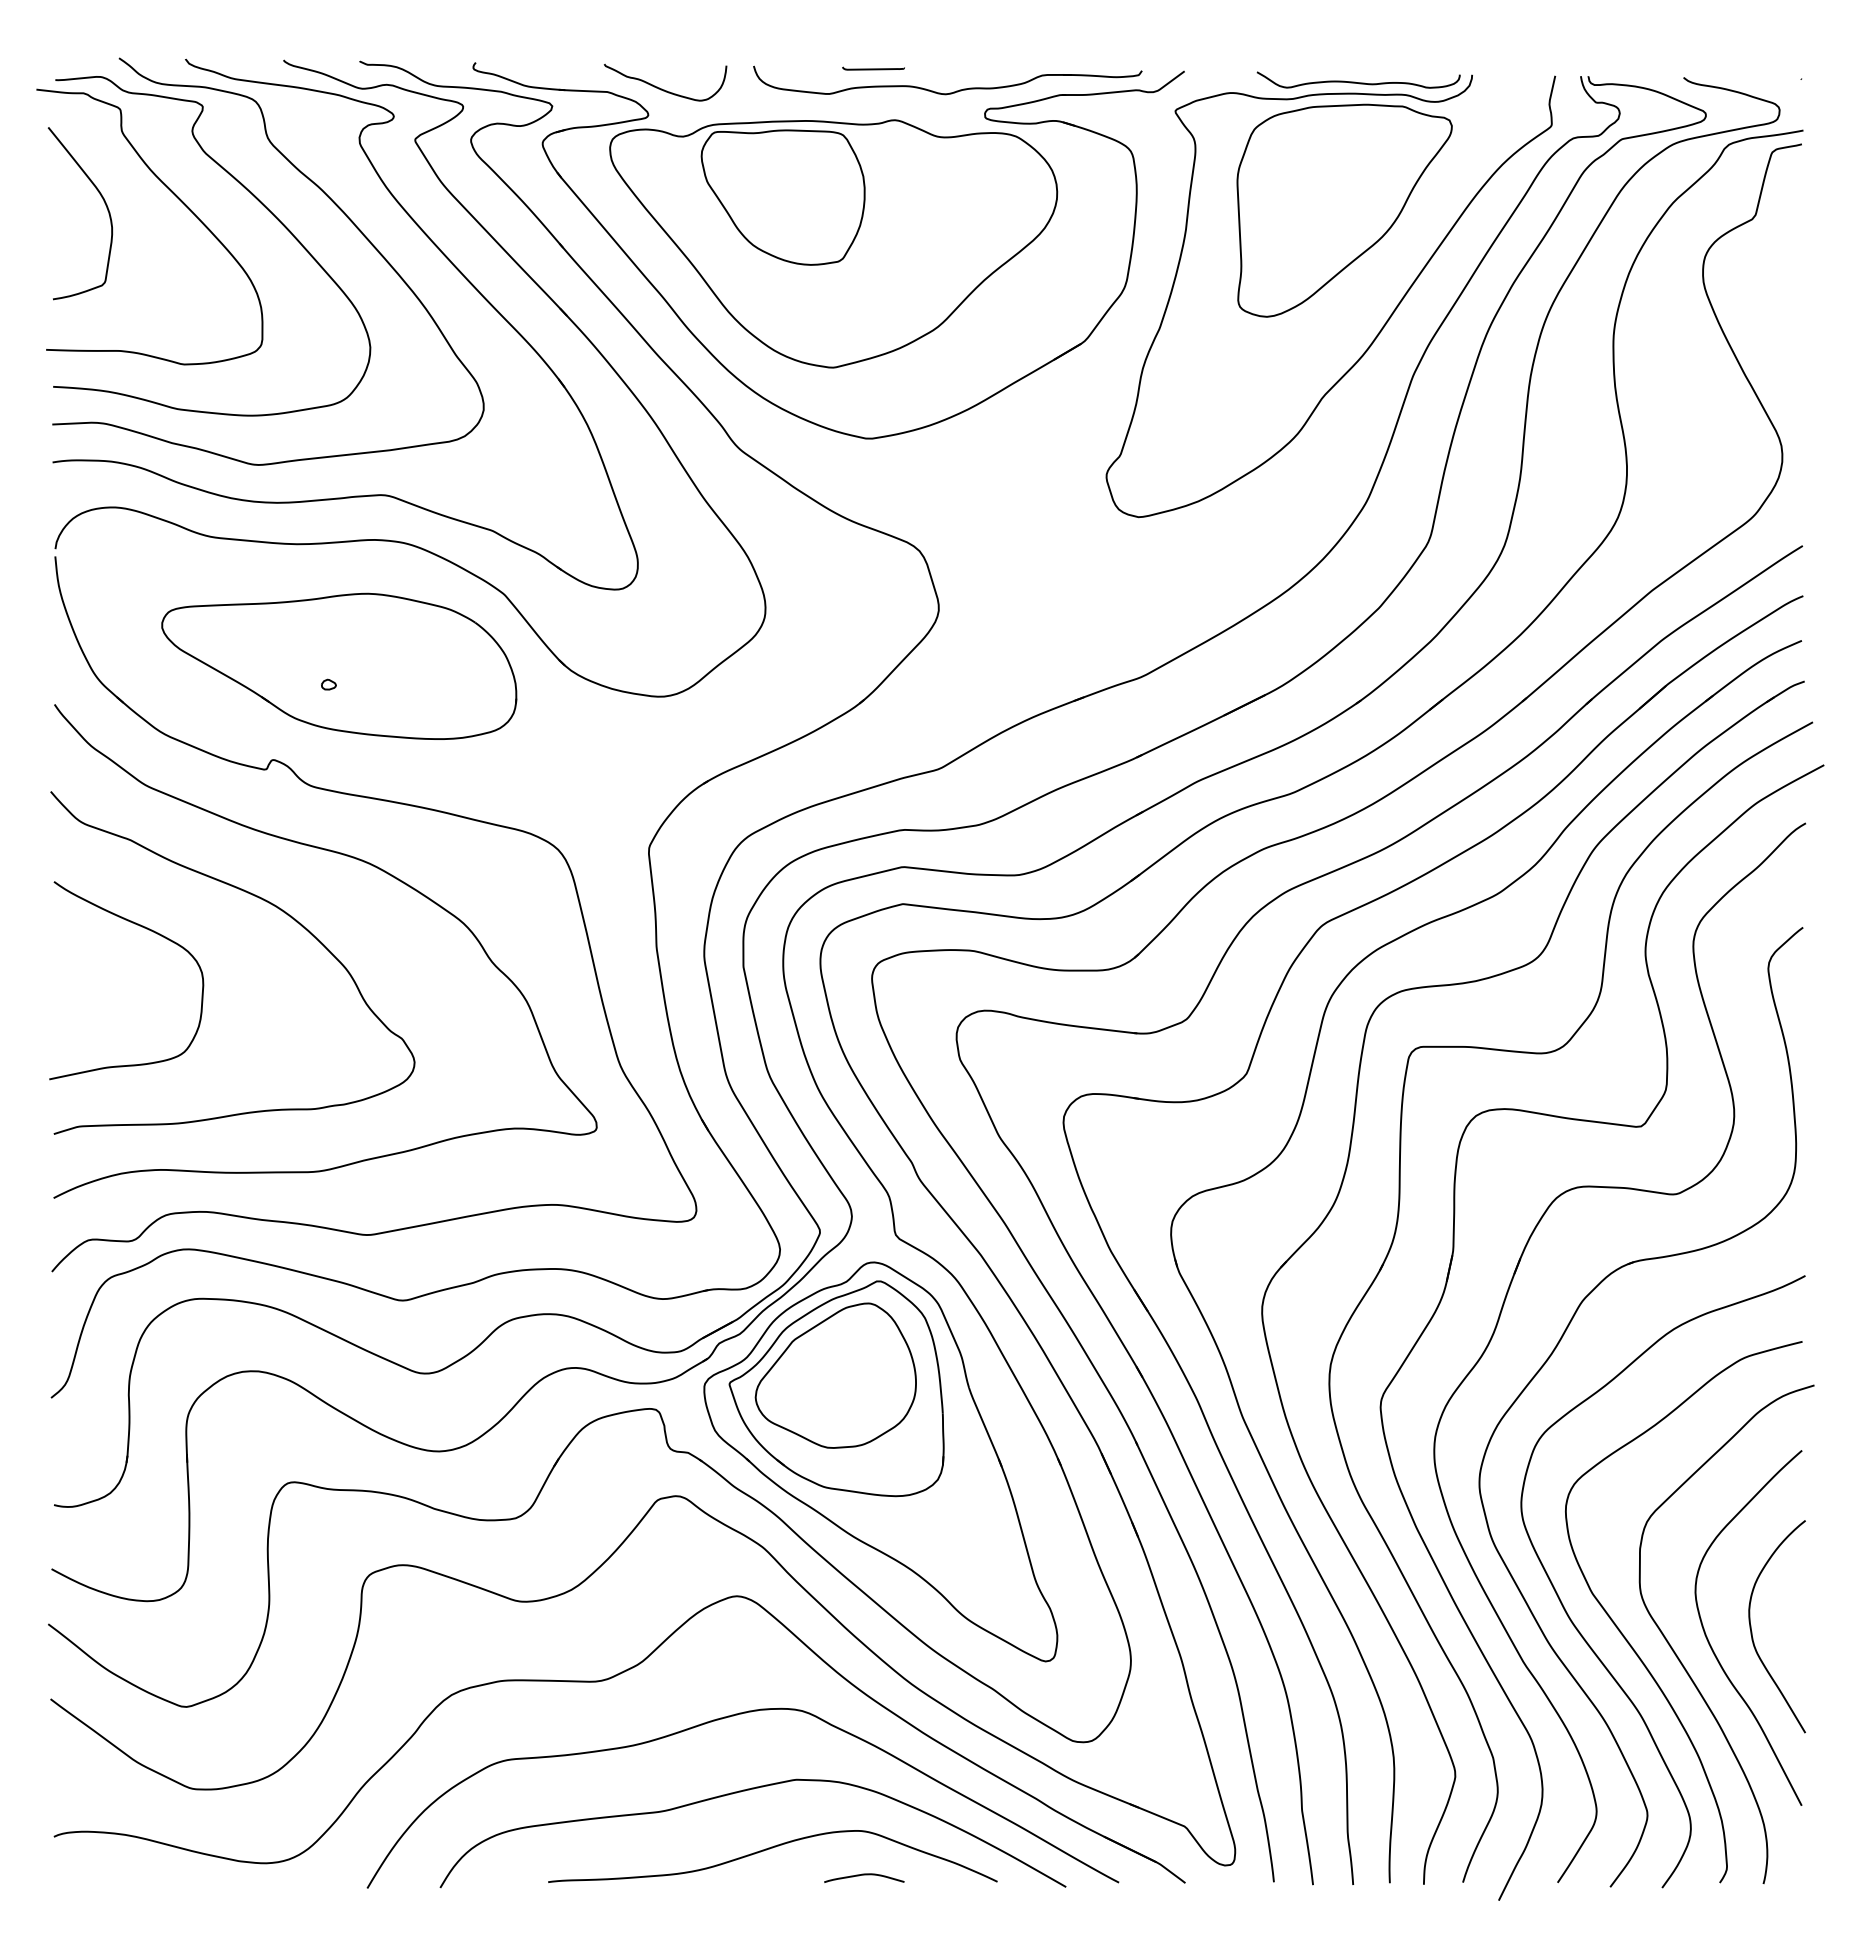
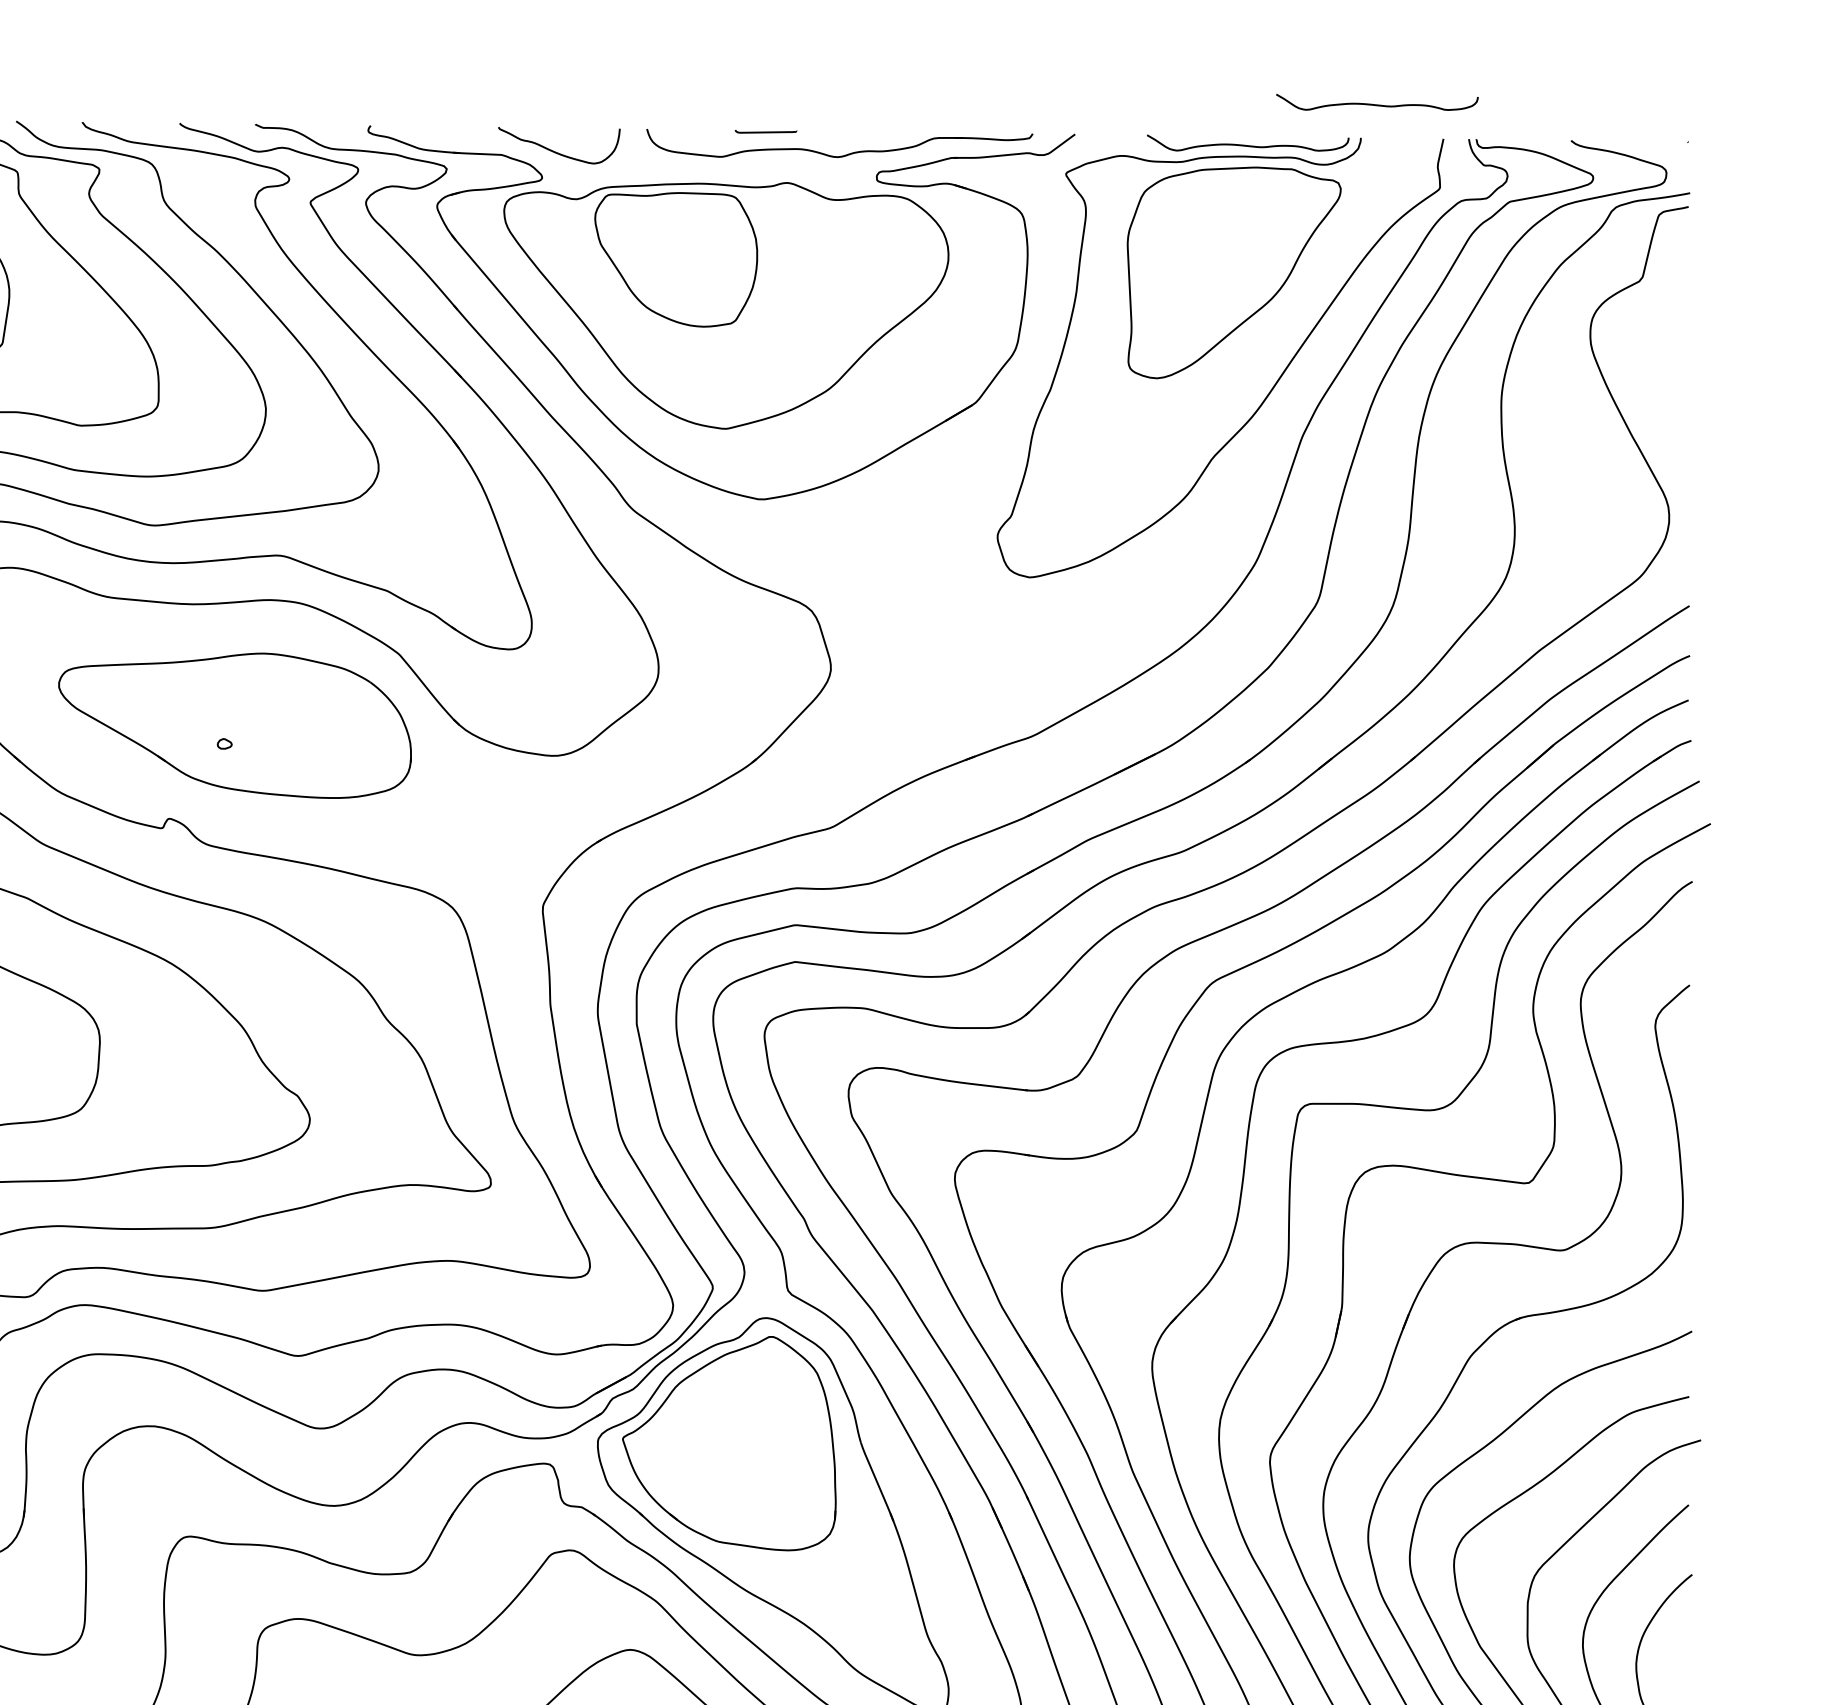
curve: (1488, 41) -> (1377, 104), added
part: (835, 1375) -> (728, 1430), removed

